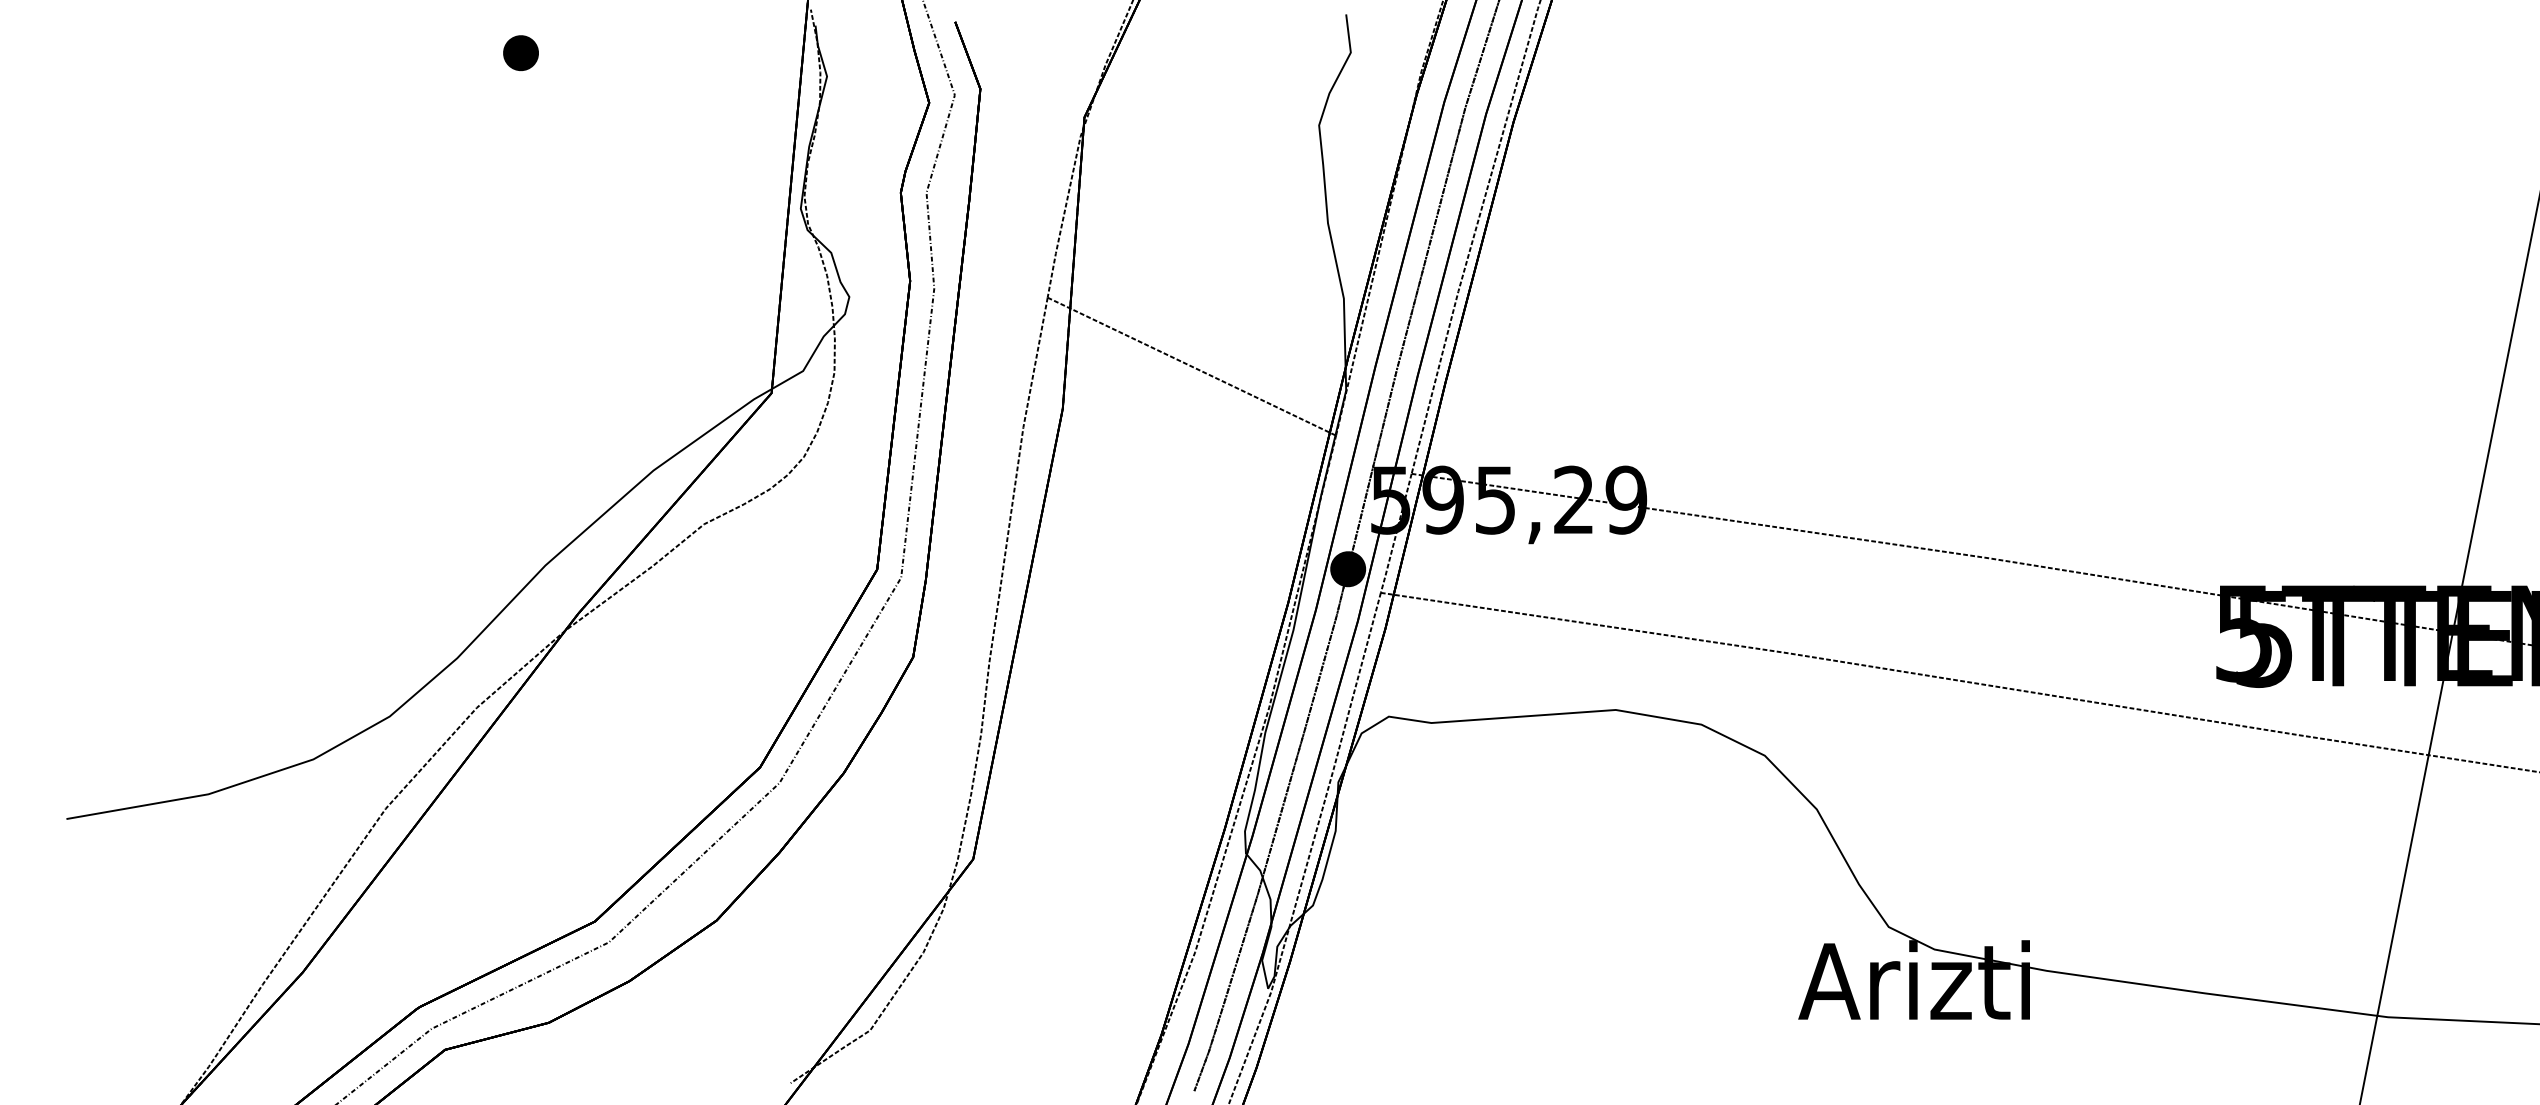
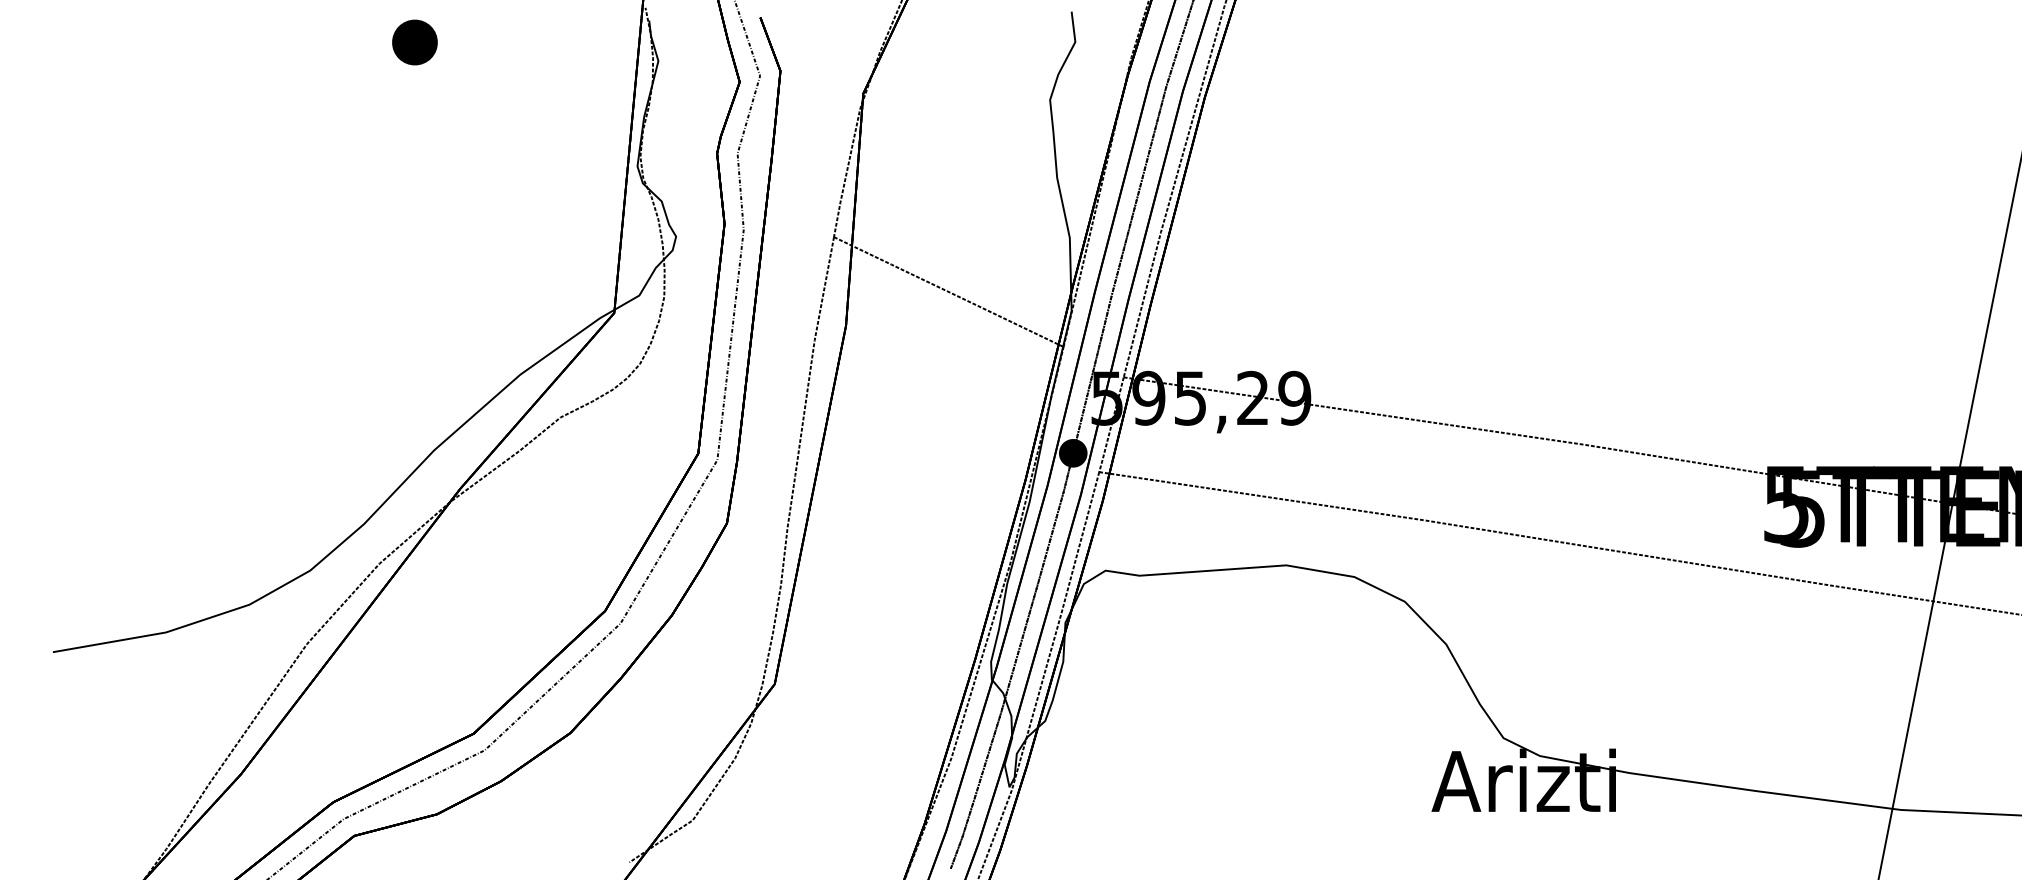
part: (520, 53) -> (414, 42), size x1.6

